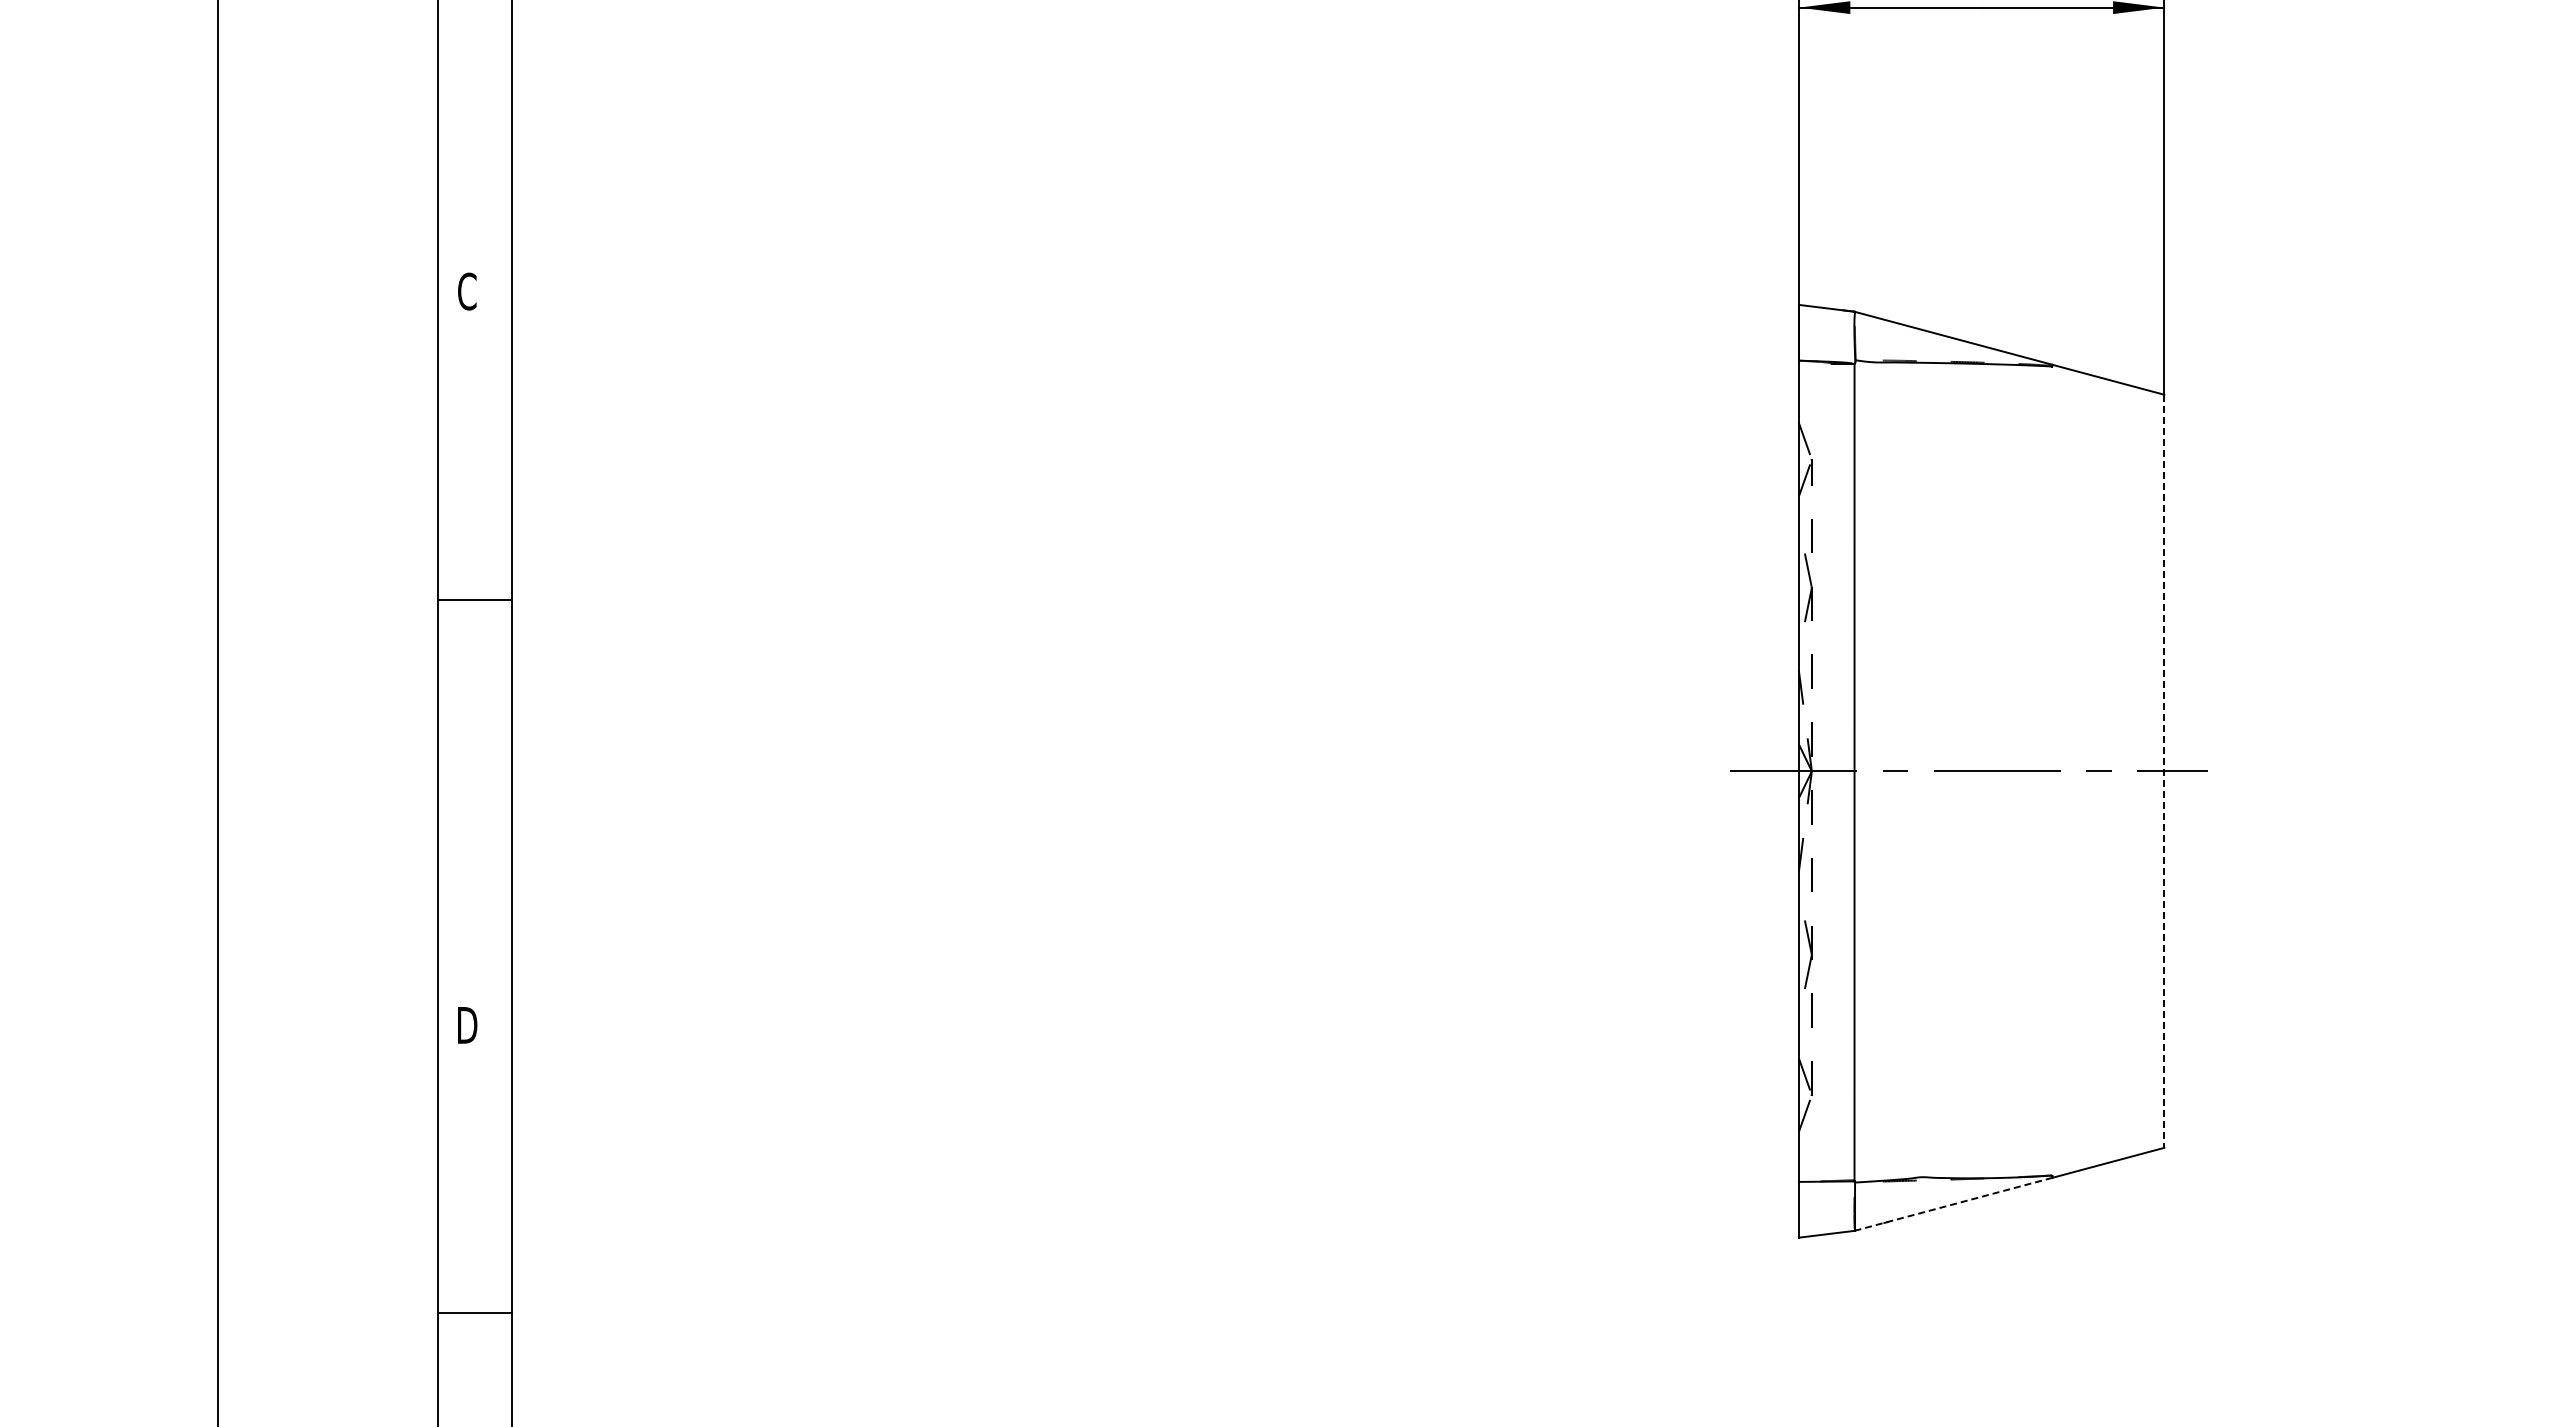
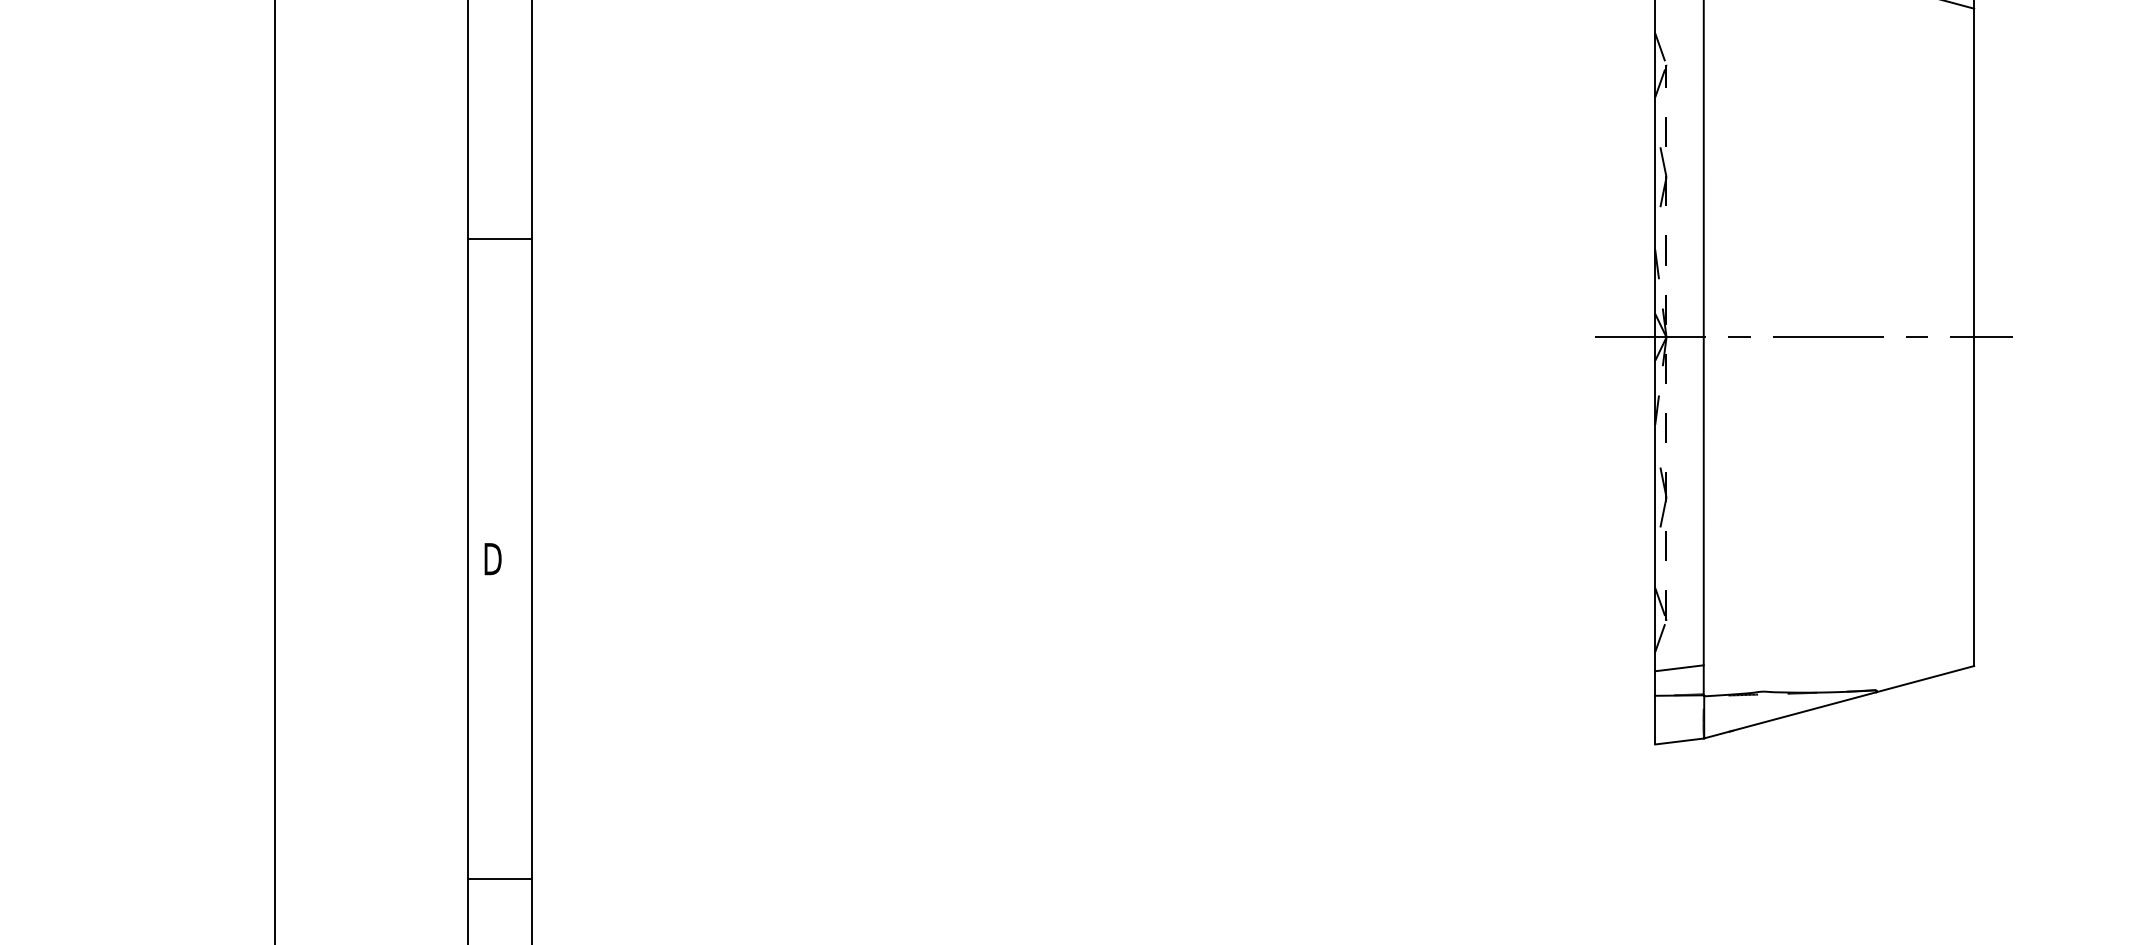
line: (474, 600) -> (499, 238), moved
line: (2164, 771) -> (1974, 337), dashed -> solid
line: (1826, 1149) -> (1679, 667), added
line: (1953, 1204) -> (1790, 715), dashed -> solid
line: (474, 1313) -> (499, 879), moved

